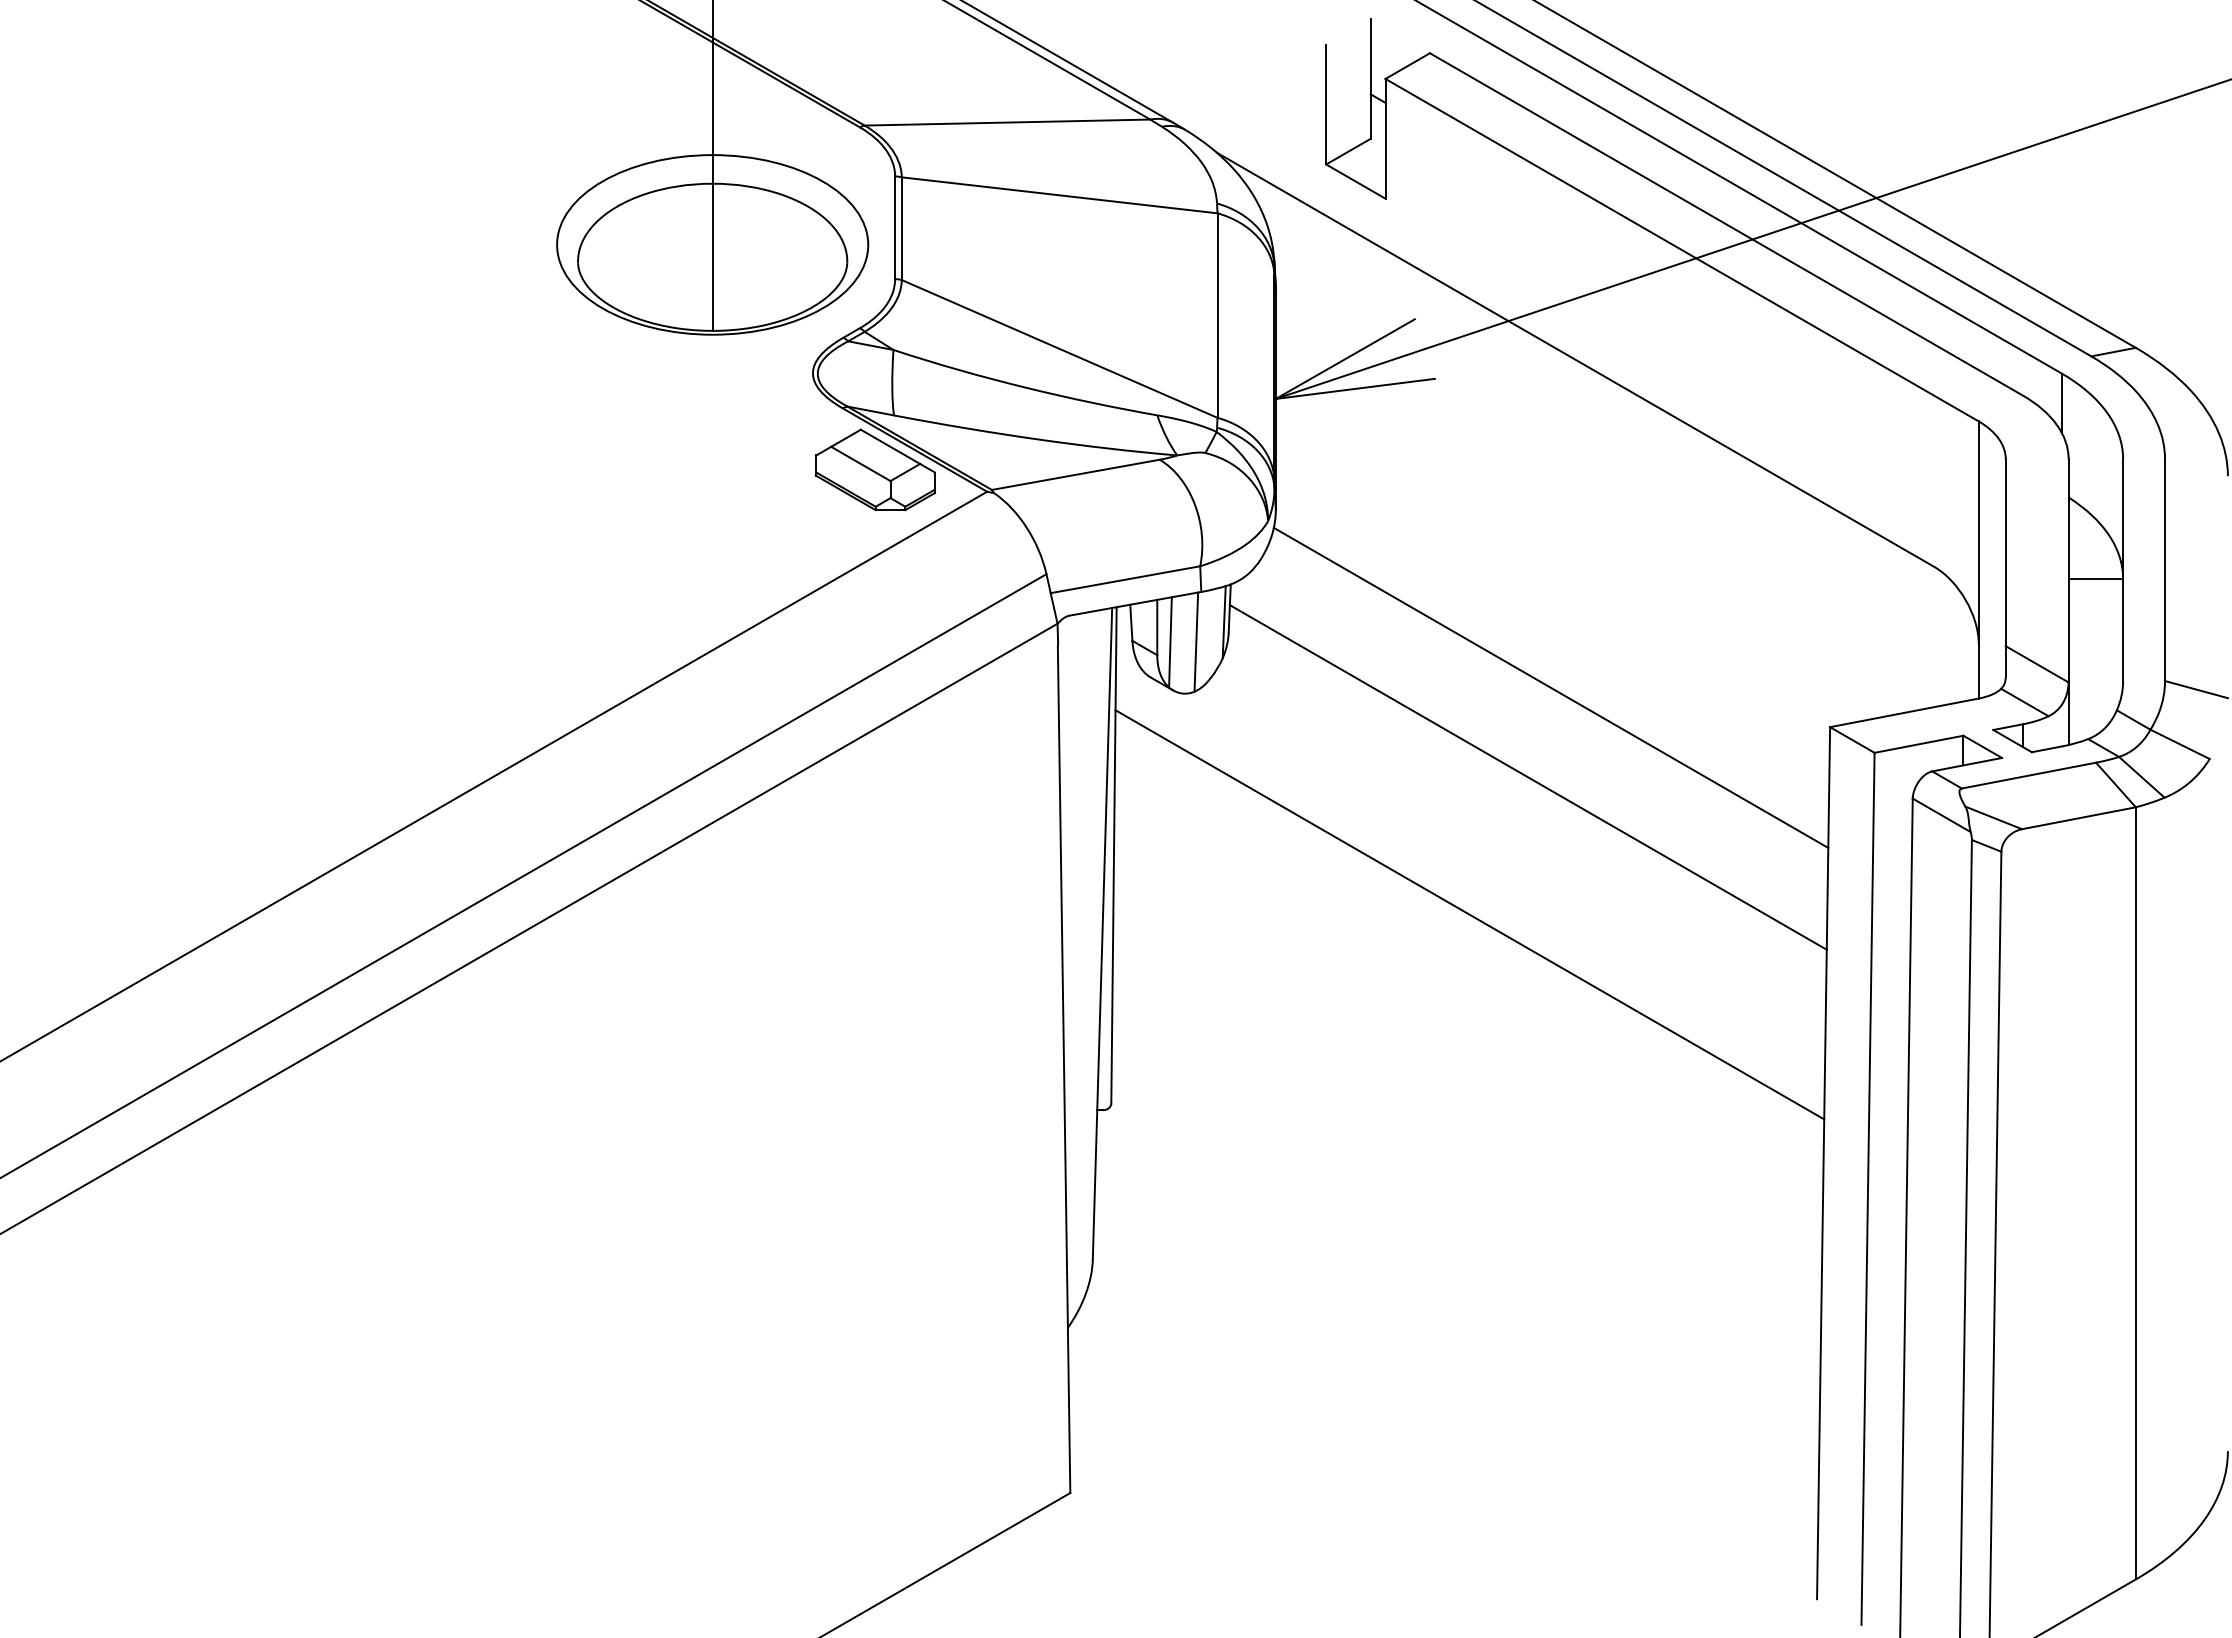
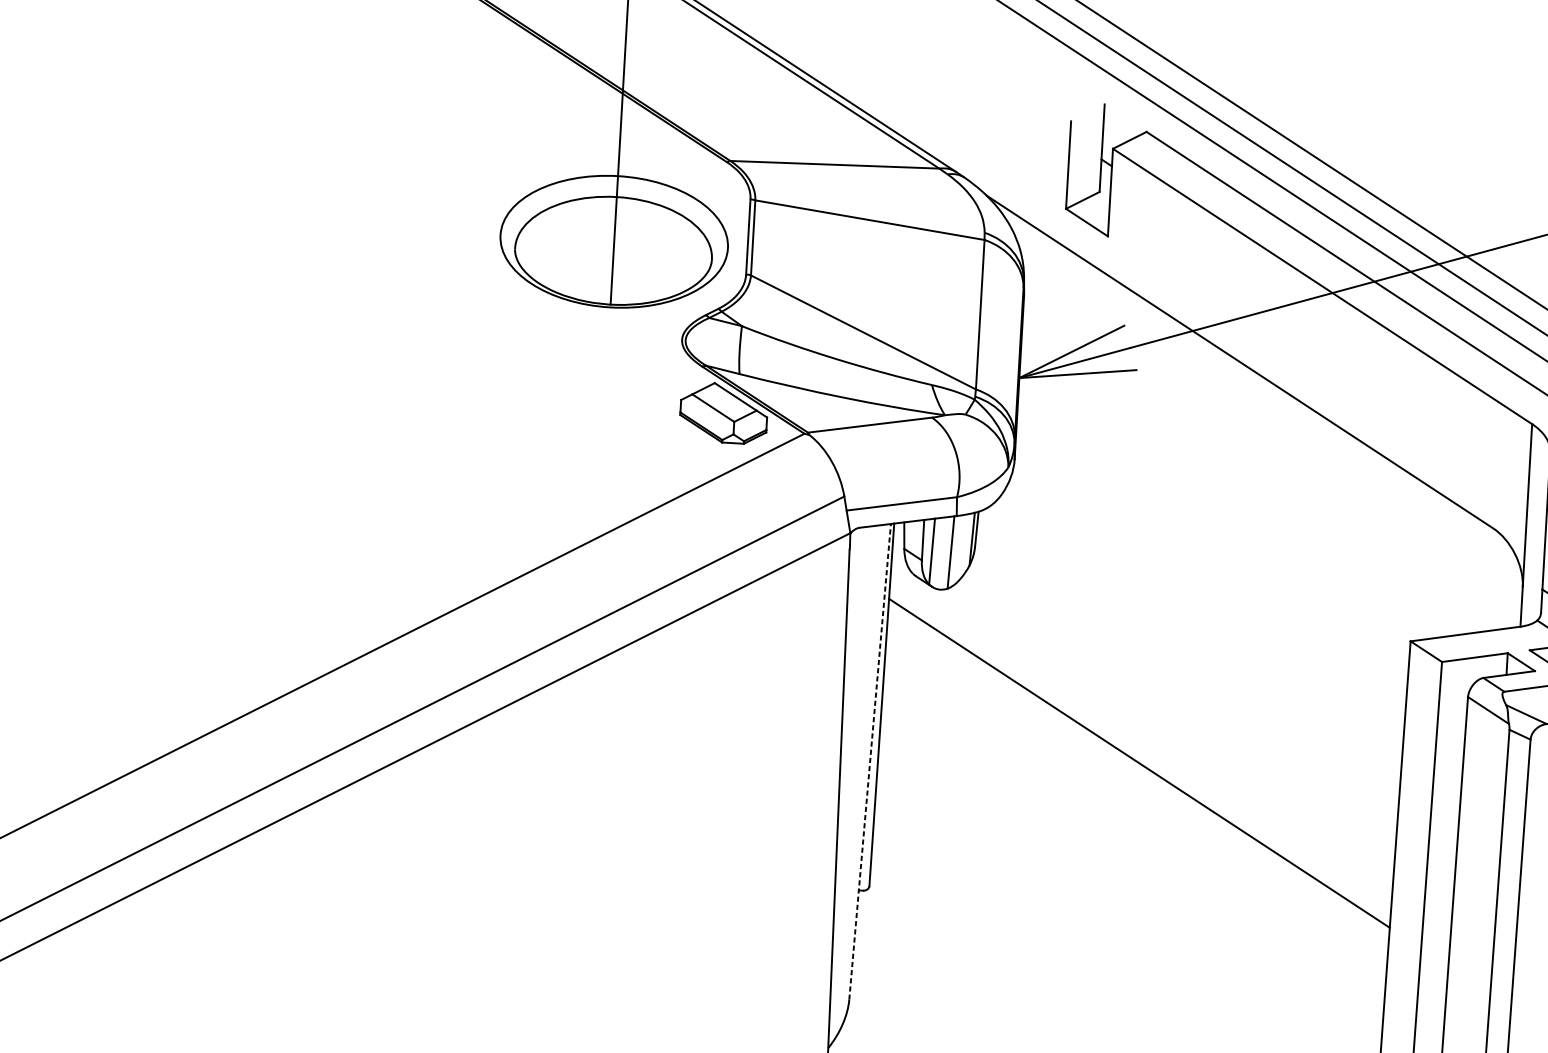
line: (1550, 687) -> (1207, 600), removed
line: (1527, 777) -> (1187, 665), removed
line: (1102, 933) -> (870, 761), solid -> dashed

